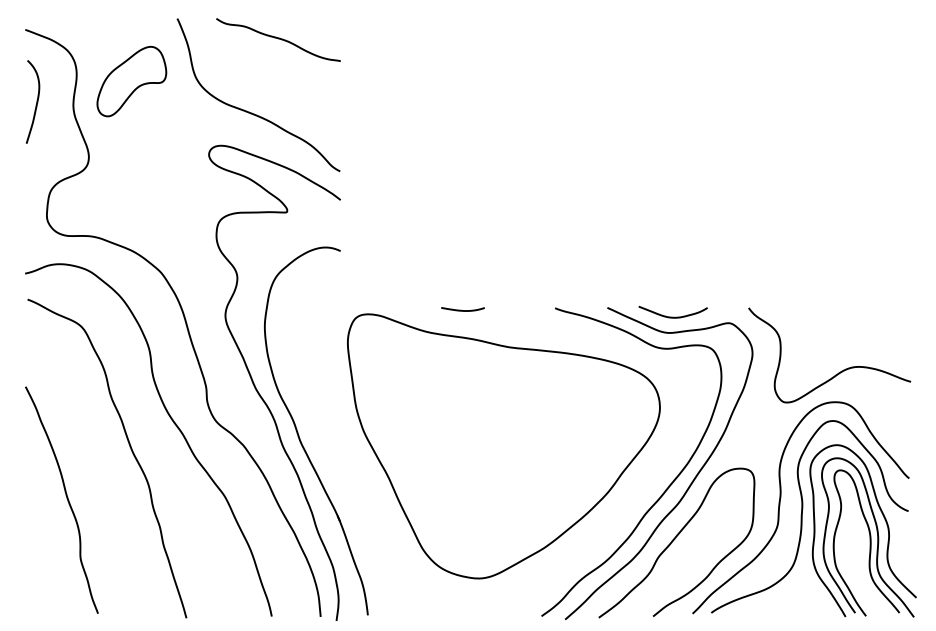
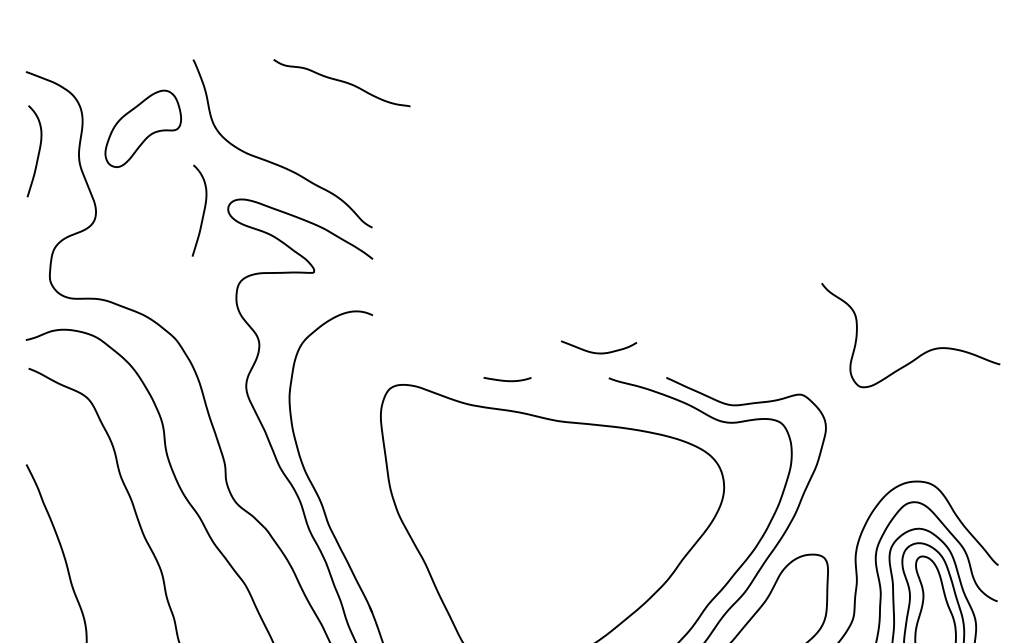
curve: (278, 39) -> (341, 82), moved
curve: (186, 155) -> (203, 210), added
curve: (672, 316) -> (598, 352), moved
curve: (841, 370) -> (923, 352), moved

